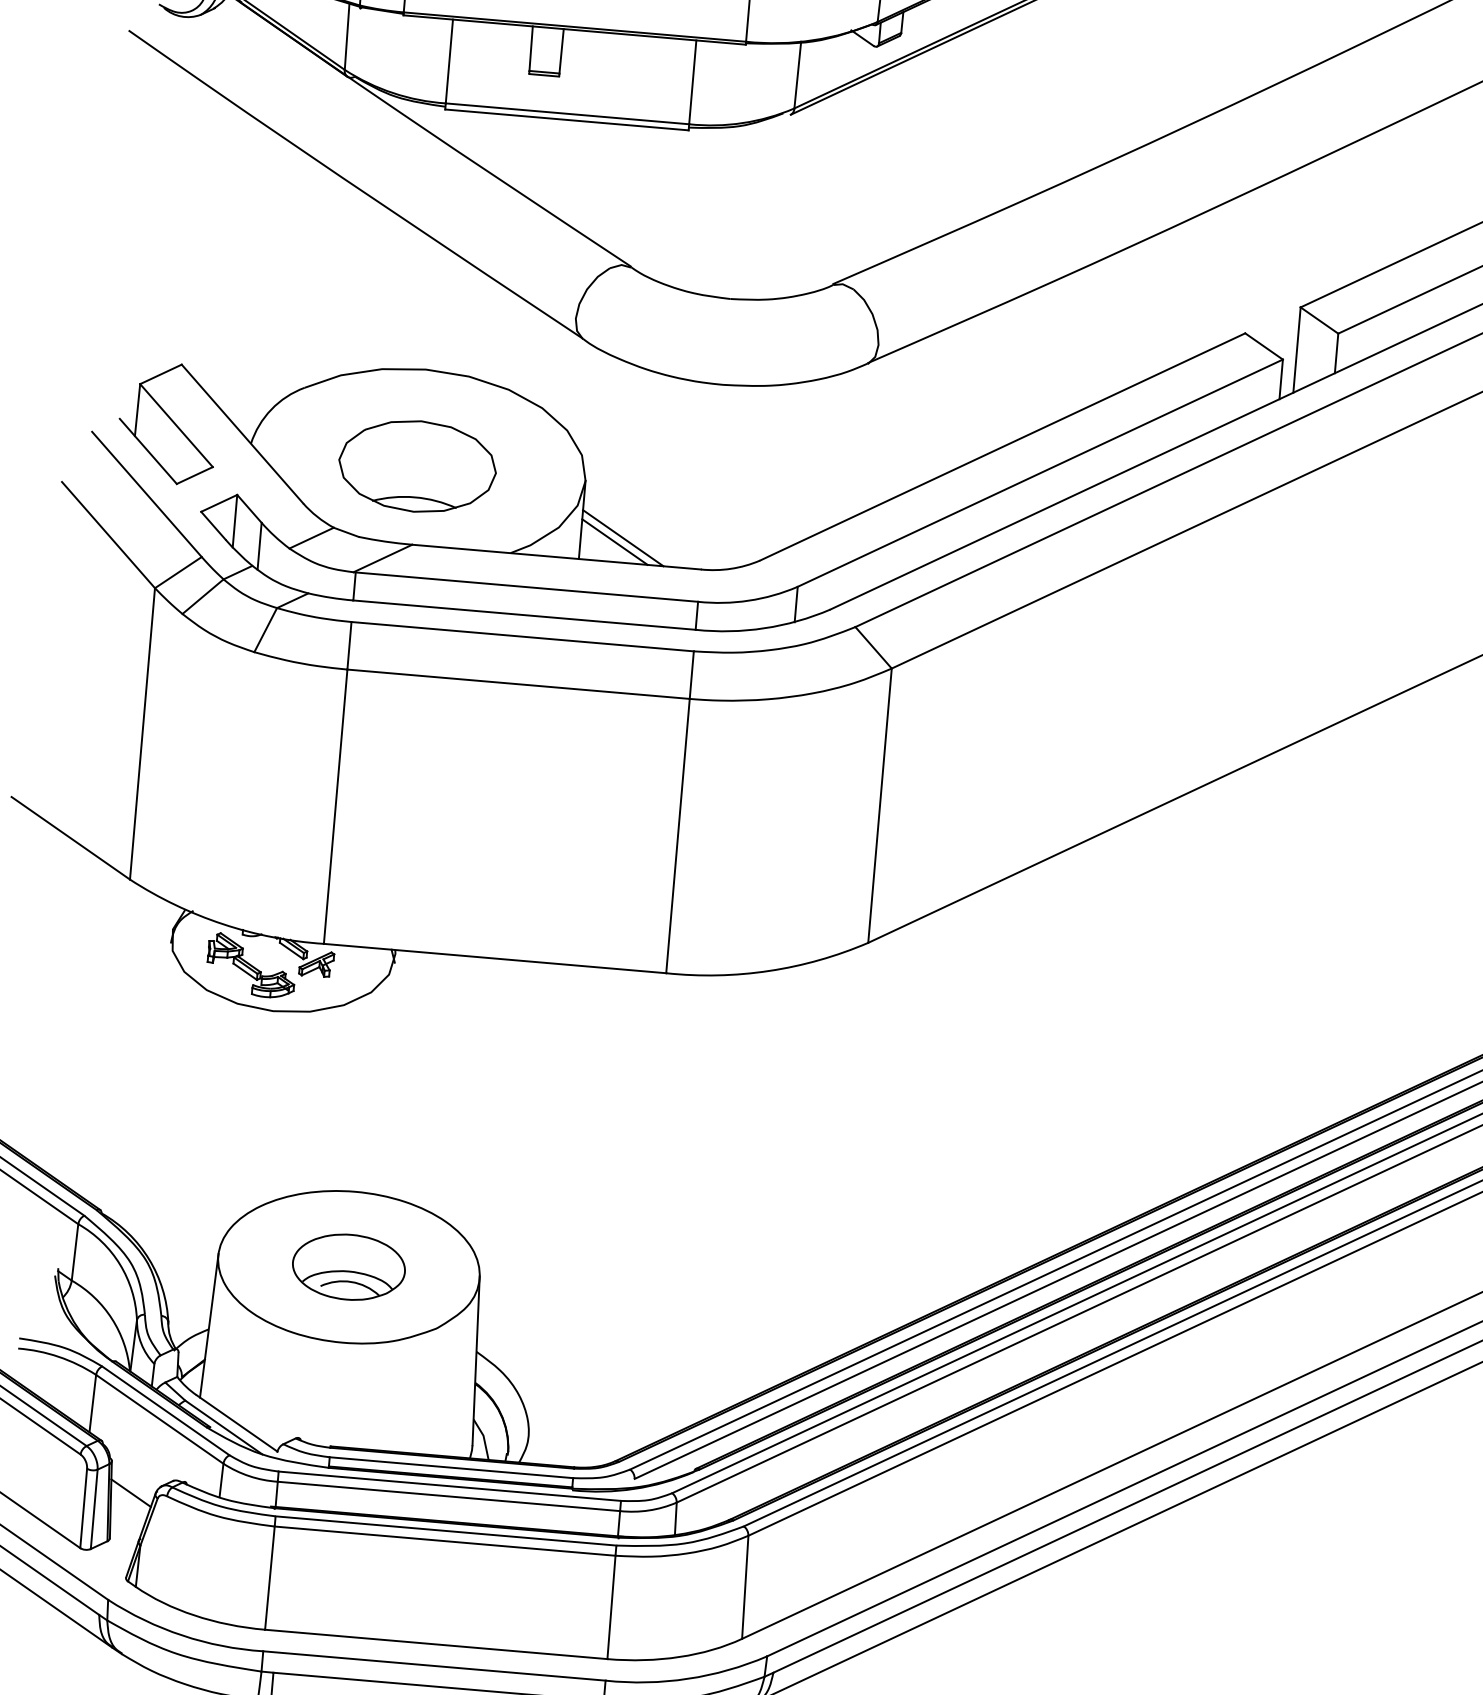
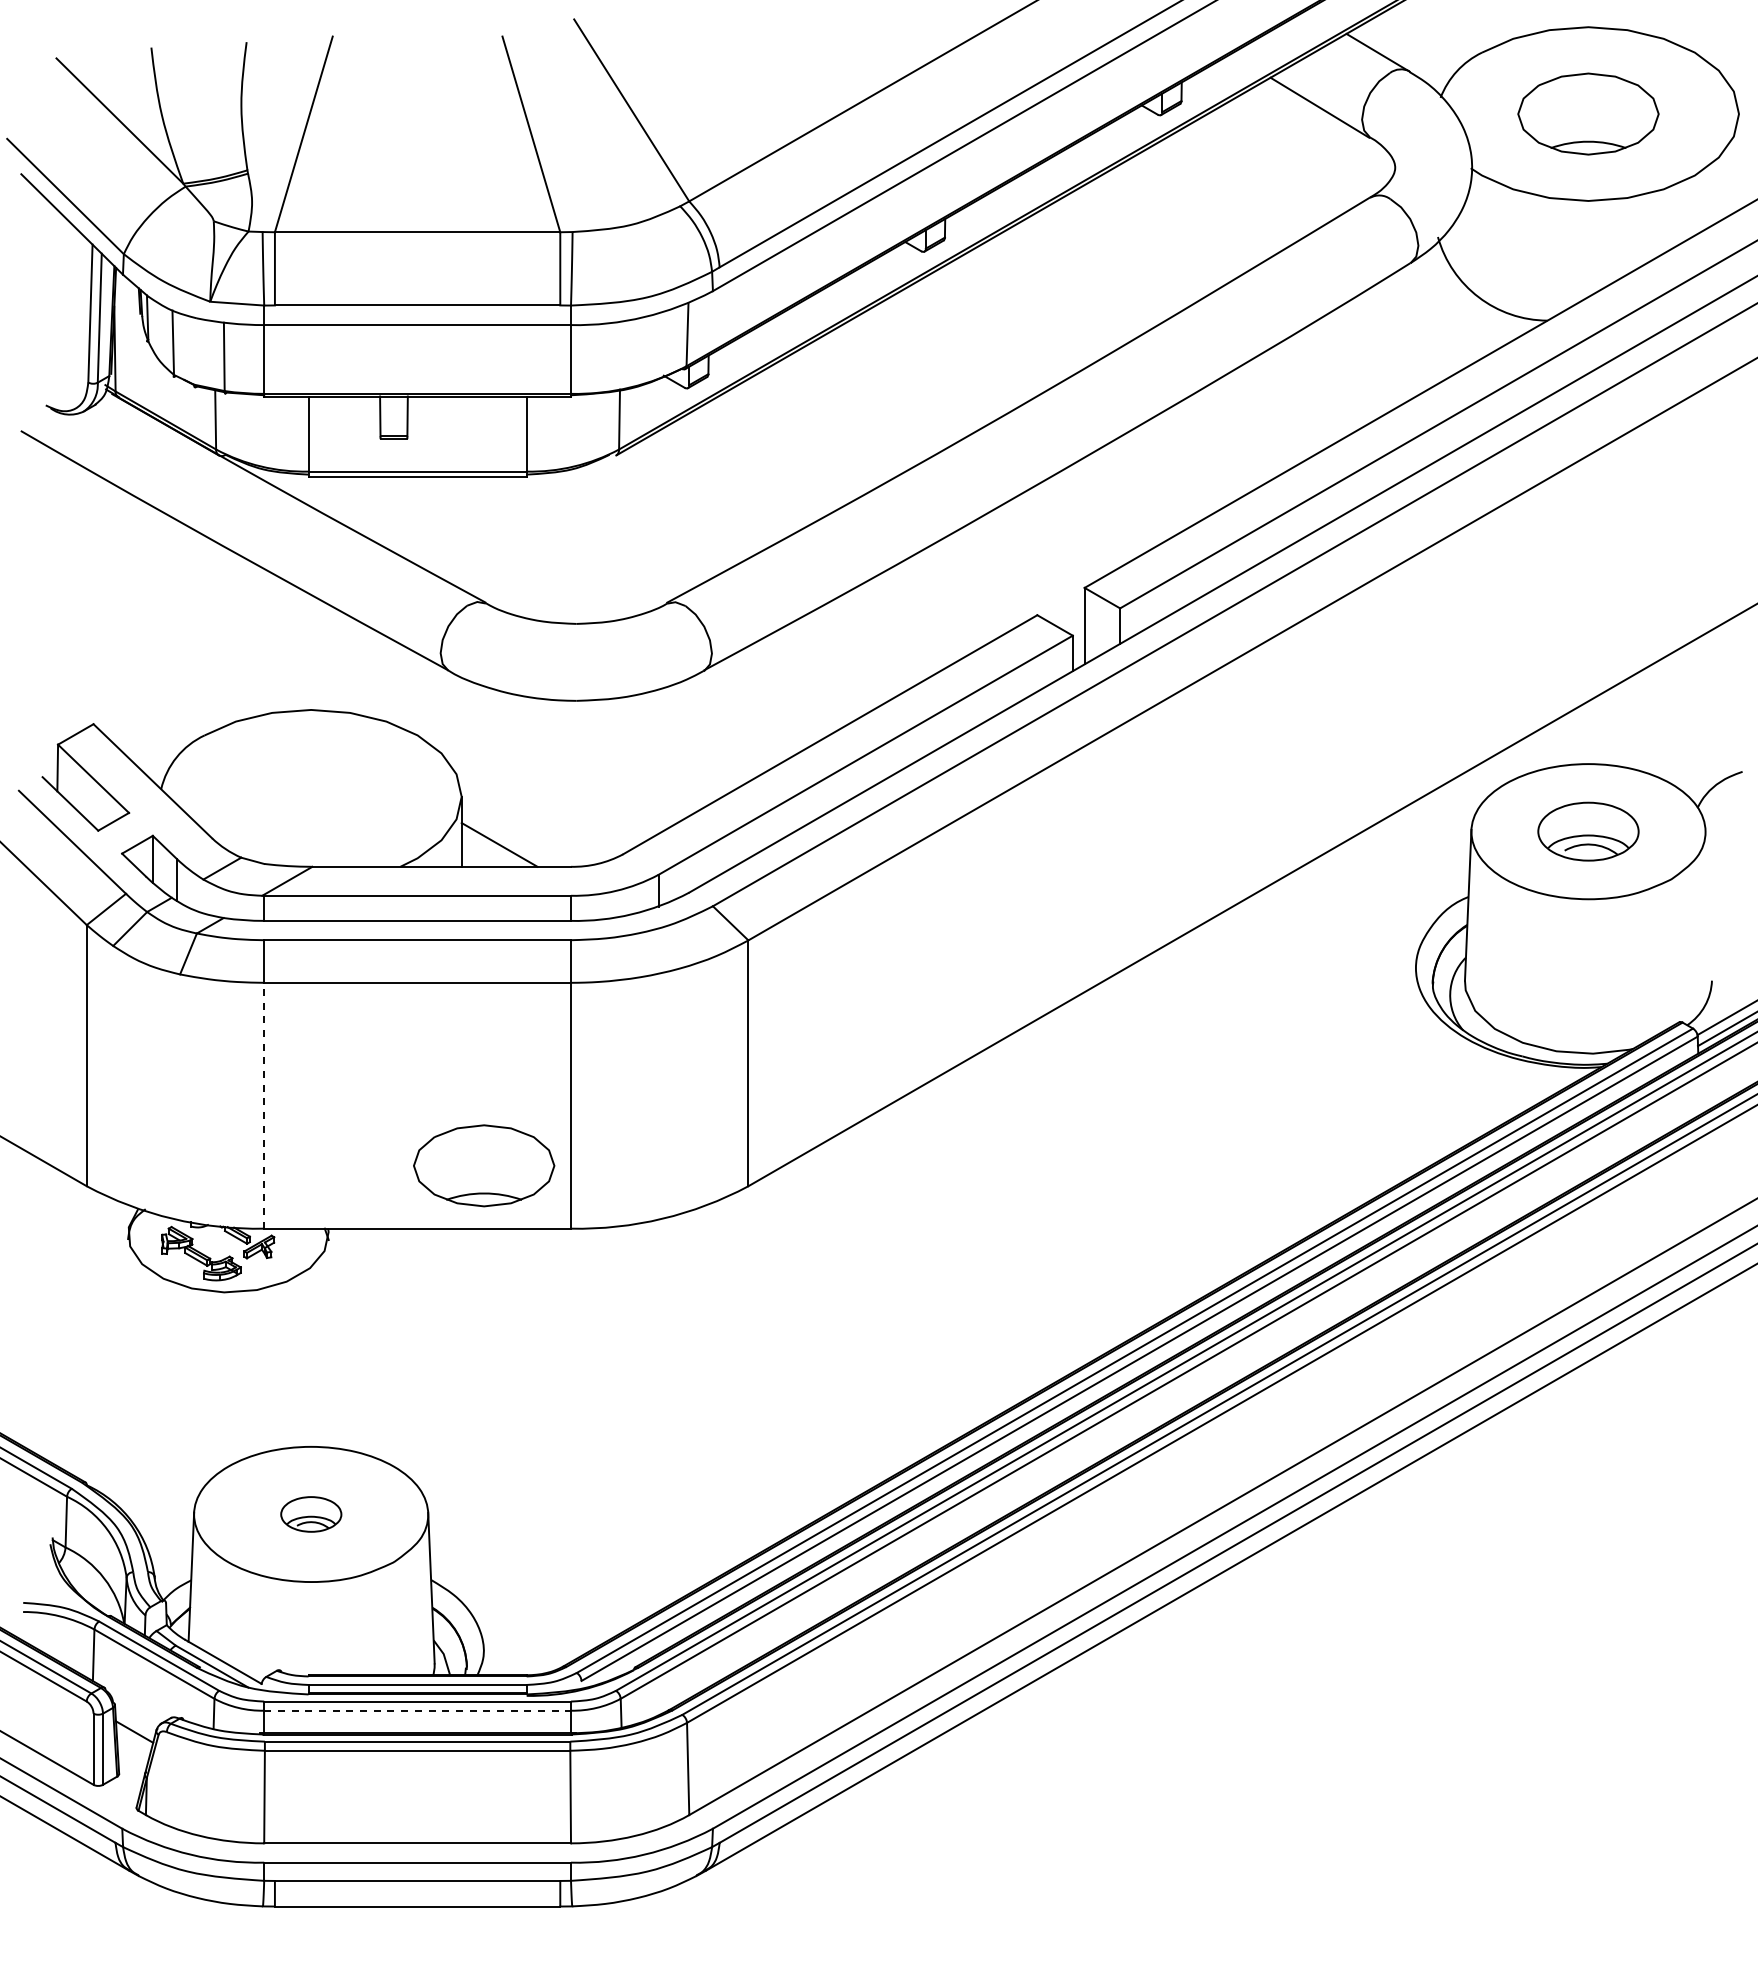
part: (418, 466) -> (484, 1165), moved
line: (615, 541) -> (492, 848), removed
line: (336, 806) -> (264, 1105), solid -> dashed
part: (349, 1267) -> (311, 1514), size x0.6
line: (449, 1496) -> (418, 1710), solid -> dashed

